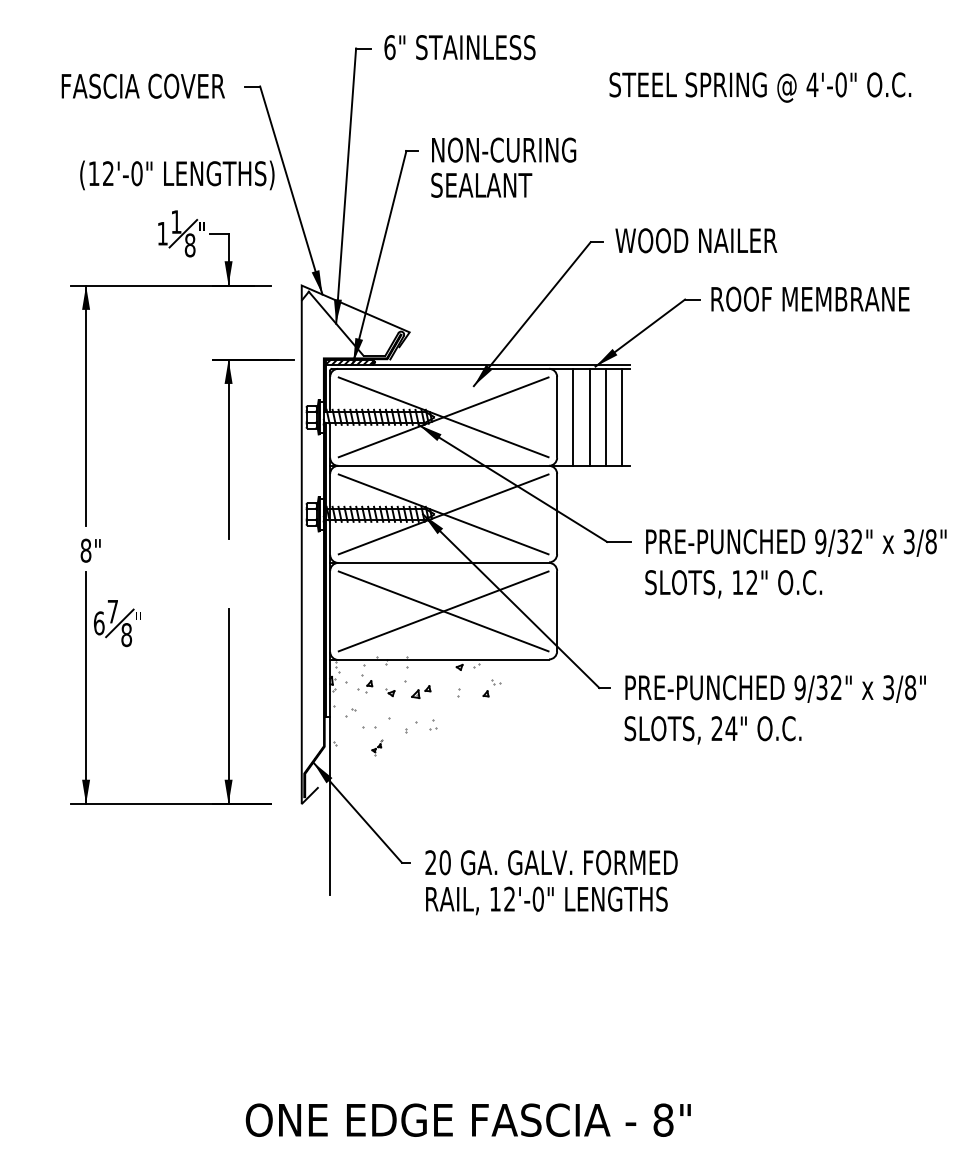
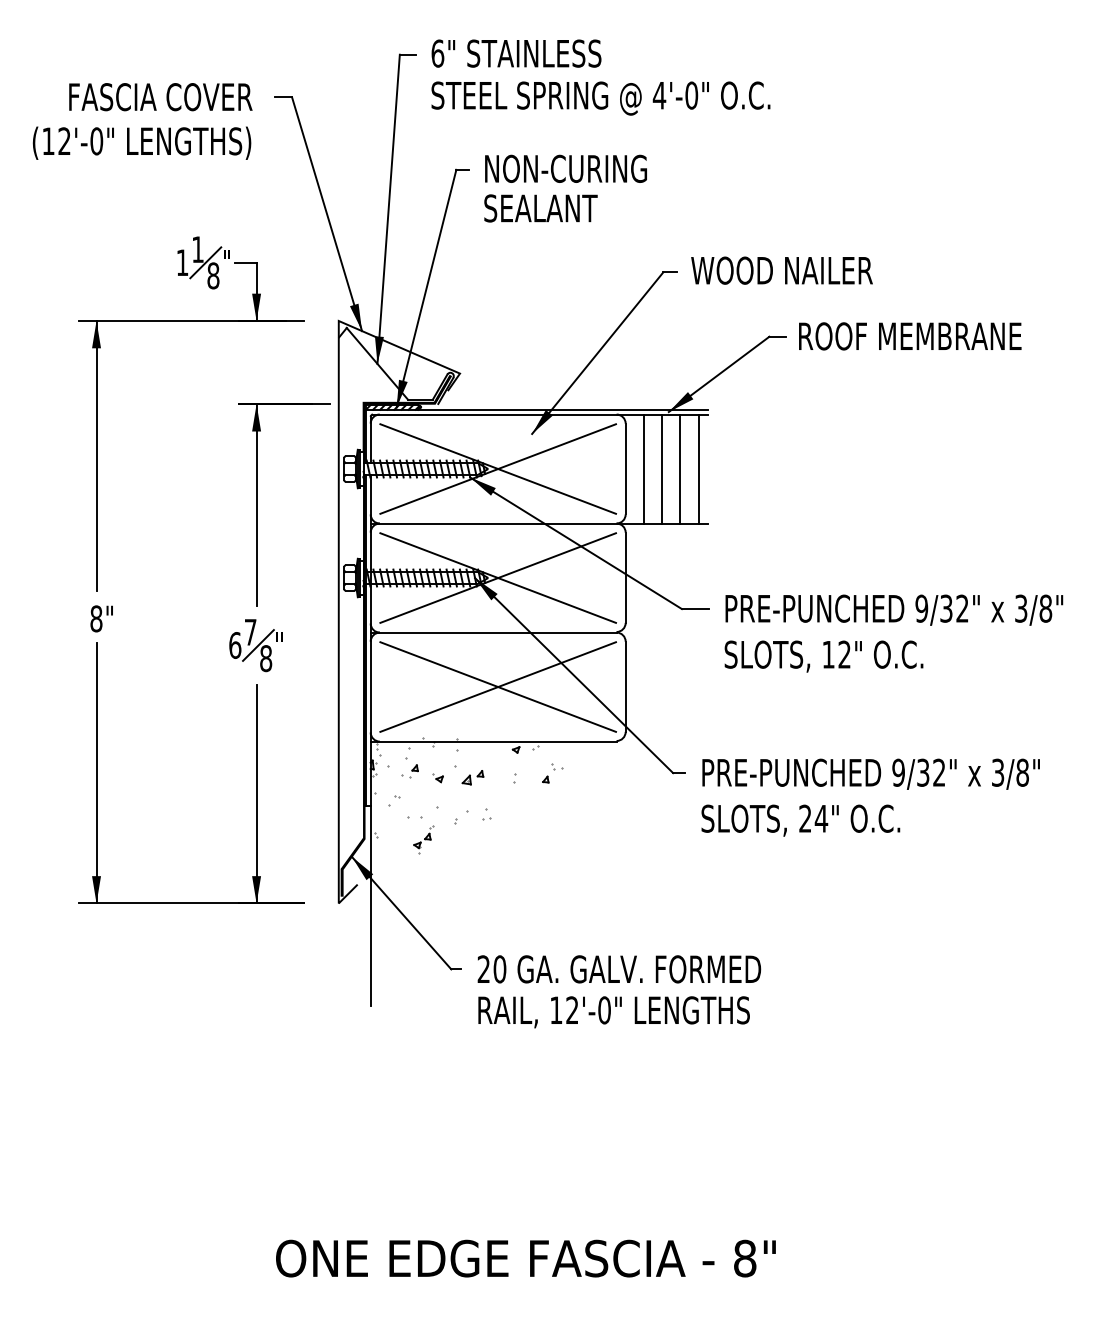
text: (759, 87) -> (600, 98), moved
text: (176, 174) -> (141, 142), moved
part: (117, 623) -> (255, 645), moved
part: (377, 747) -> (423, 839), size x1.67

